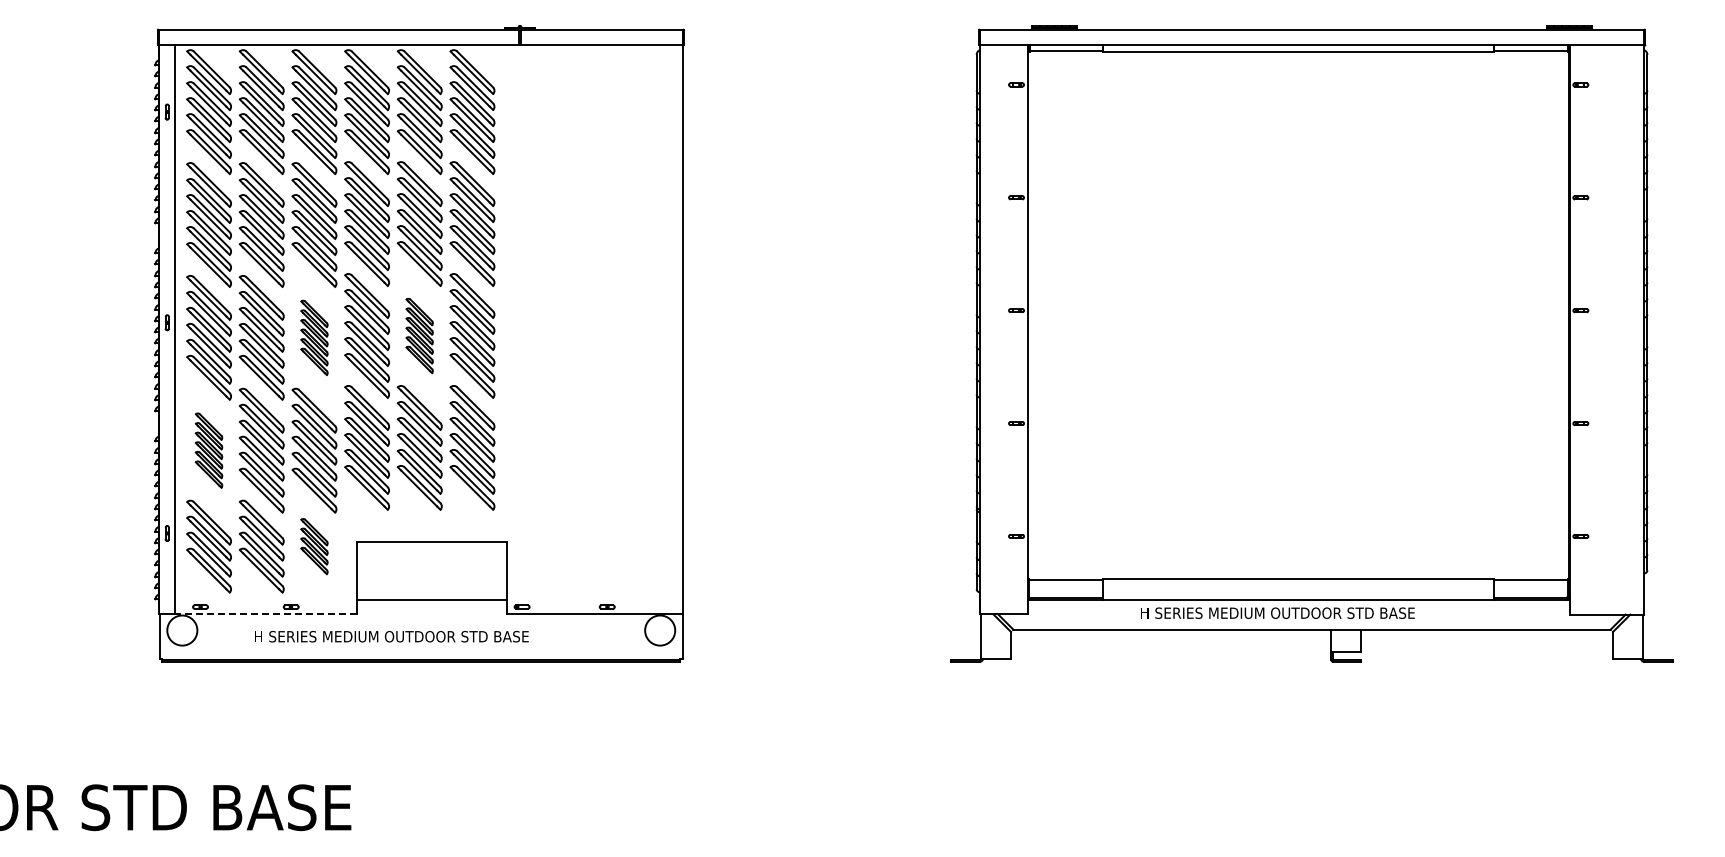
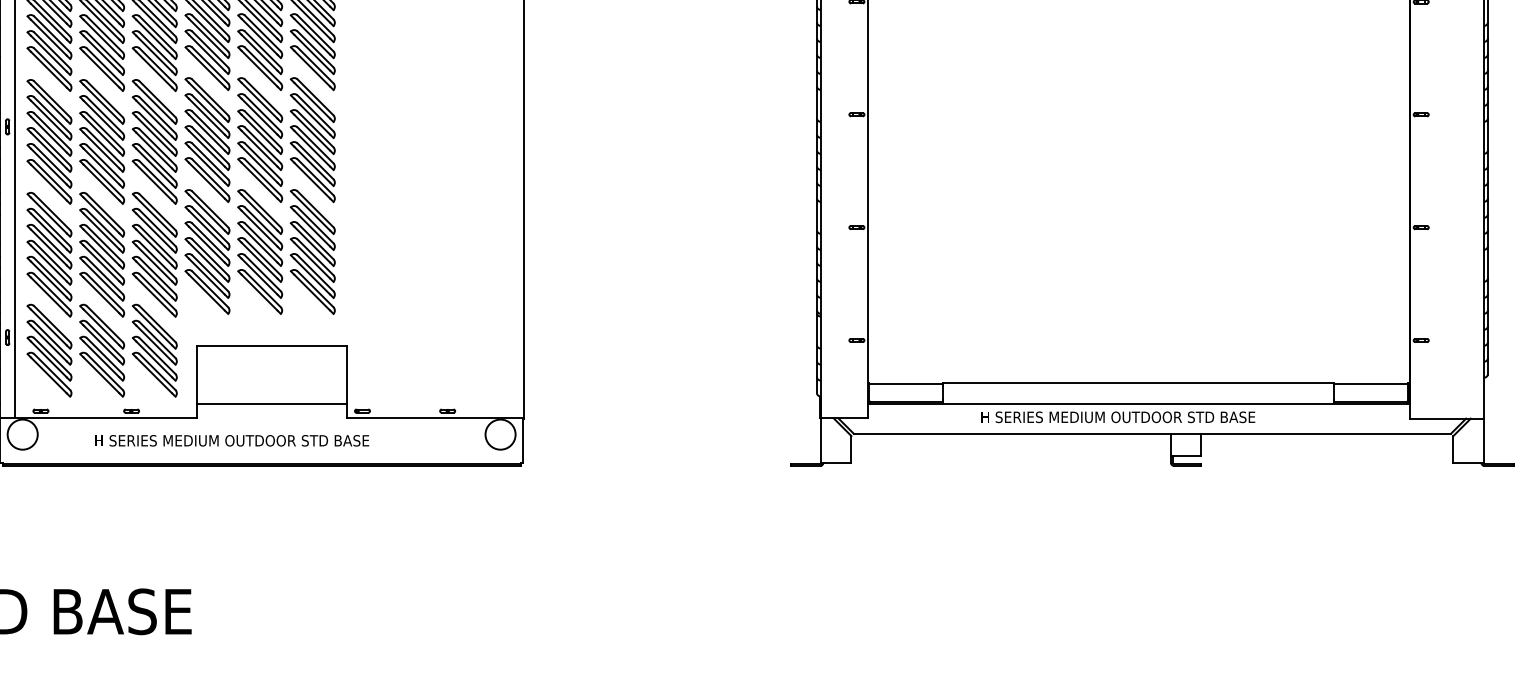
part: (419, 335) -> (259, 139), size x1.67
part: (314, 337) -> (154, 141), size x1.67
part: (208, 450) -> (48, 254), size x1.67
part: (314, 546) -> (154, 350), size x1.67
line: (265, 614) -> (105, 418), dashed -> solid

